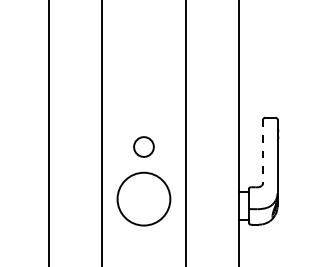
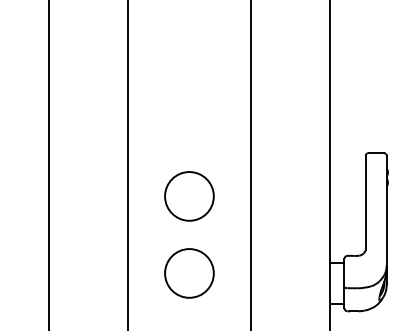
circle: (143, 146) -> (188, 195), size x1.67
line: (263, 152) -> (366, 204), dashed -> solid
circle: (143, 198) -> (188, 272), size x0.62

